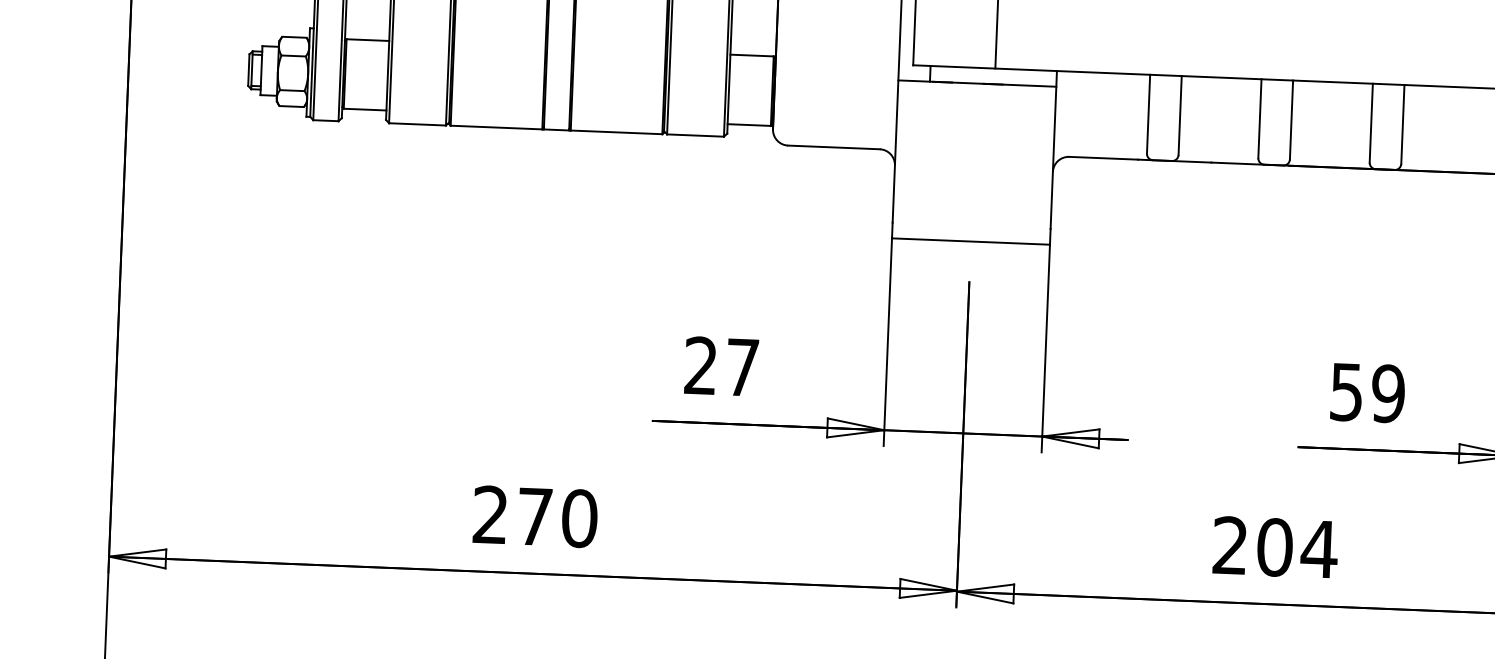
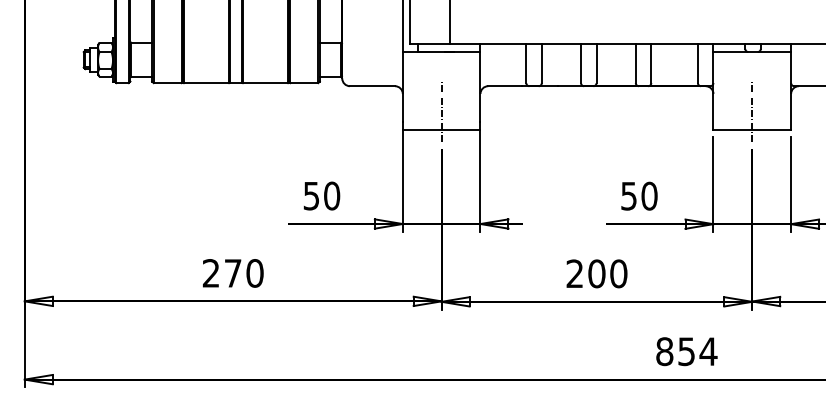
line: (972, 202) -> (441, 110), added
text: (721, 365) -> (321, 195), 27 -> 50
text: (1388, 394) -> (649, 196), 59 -> 50
text: (1318, 548) -> (618, 273), 204 -> 200

